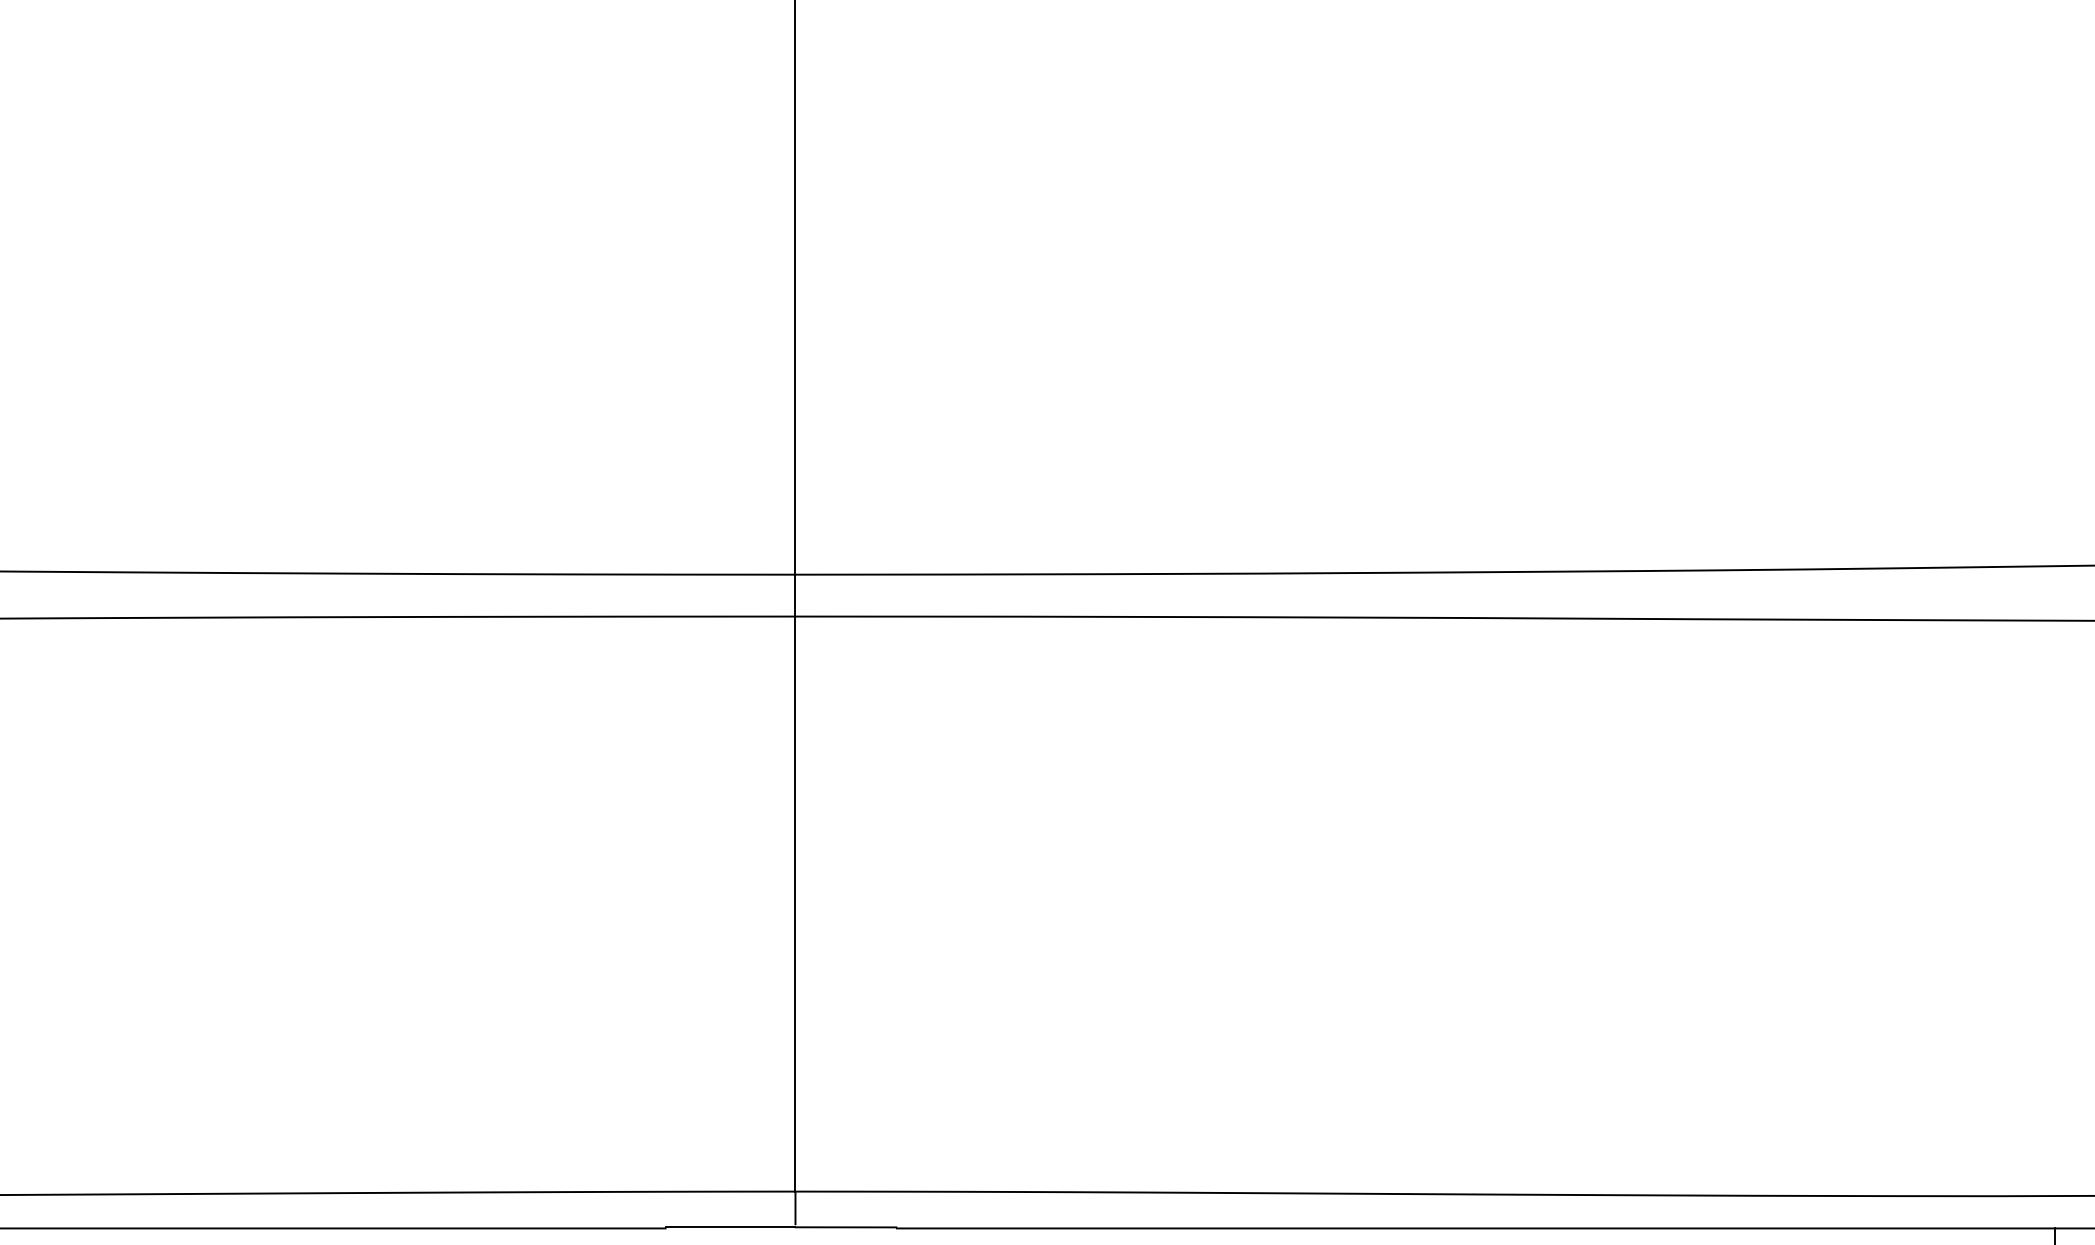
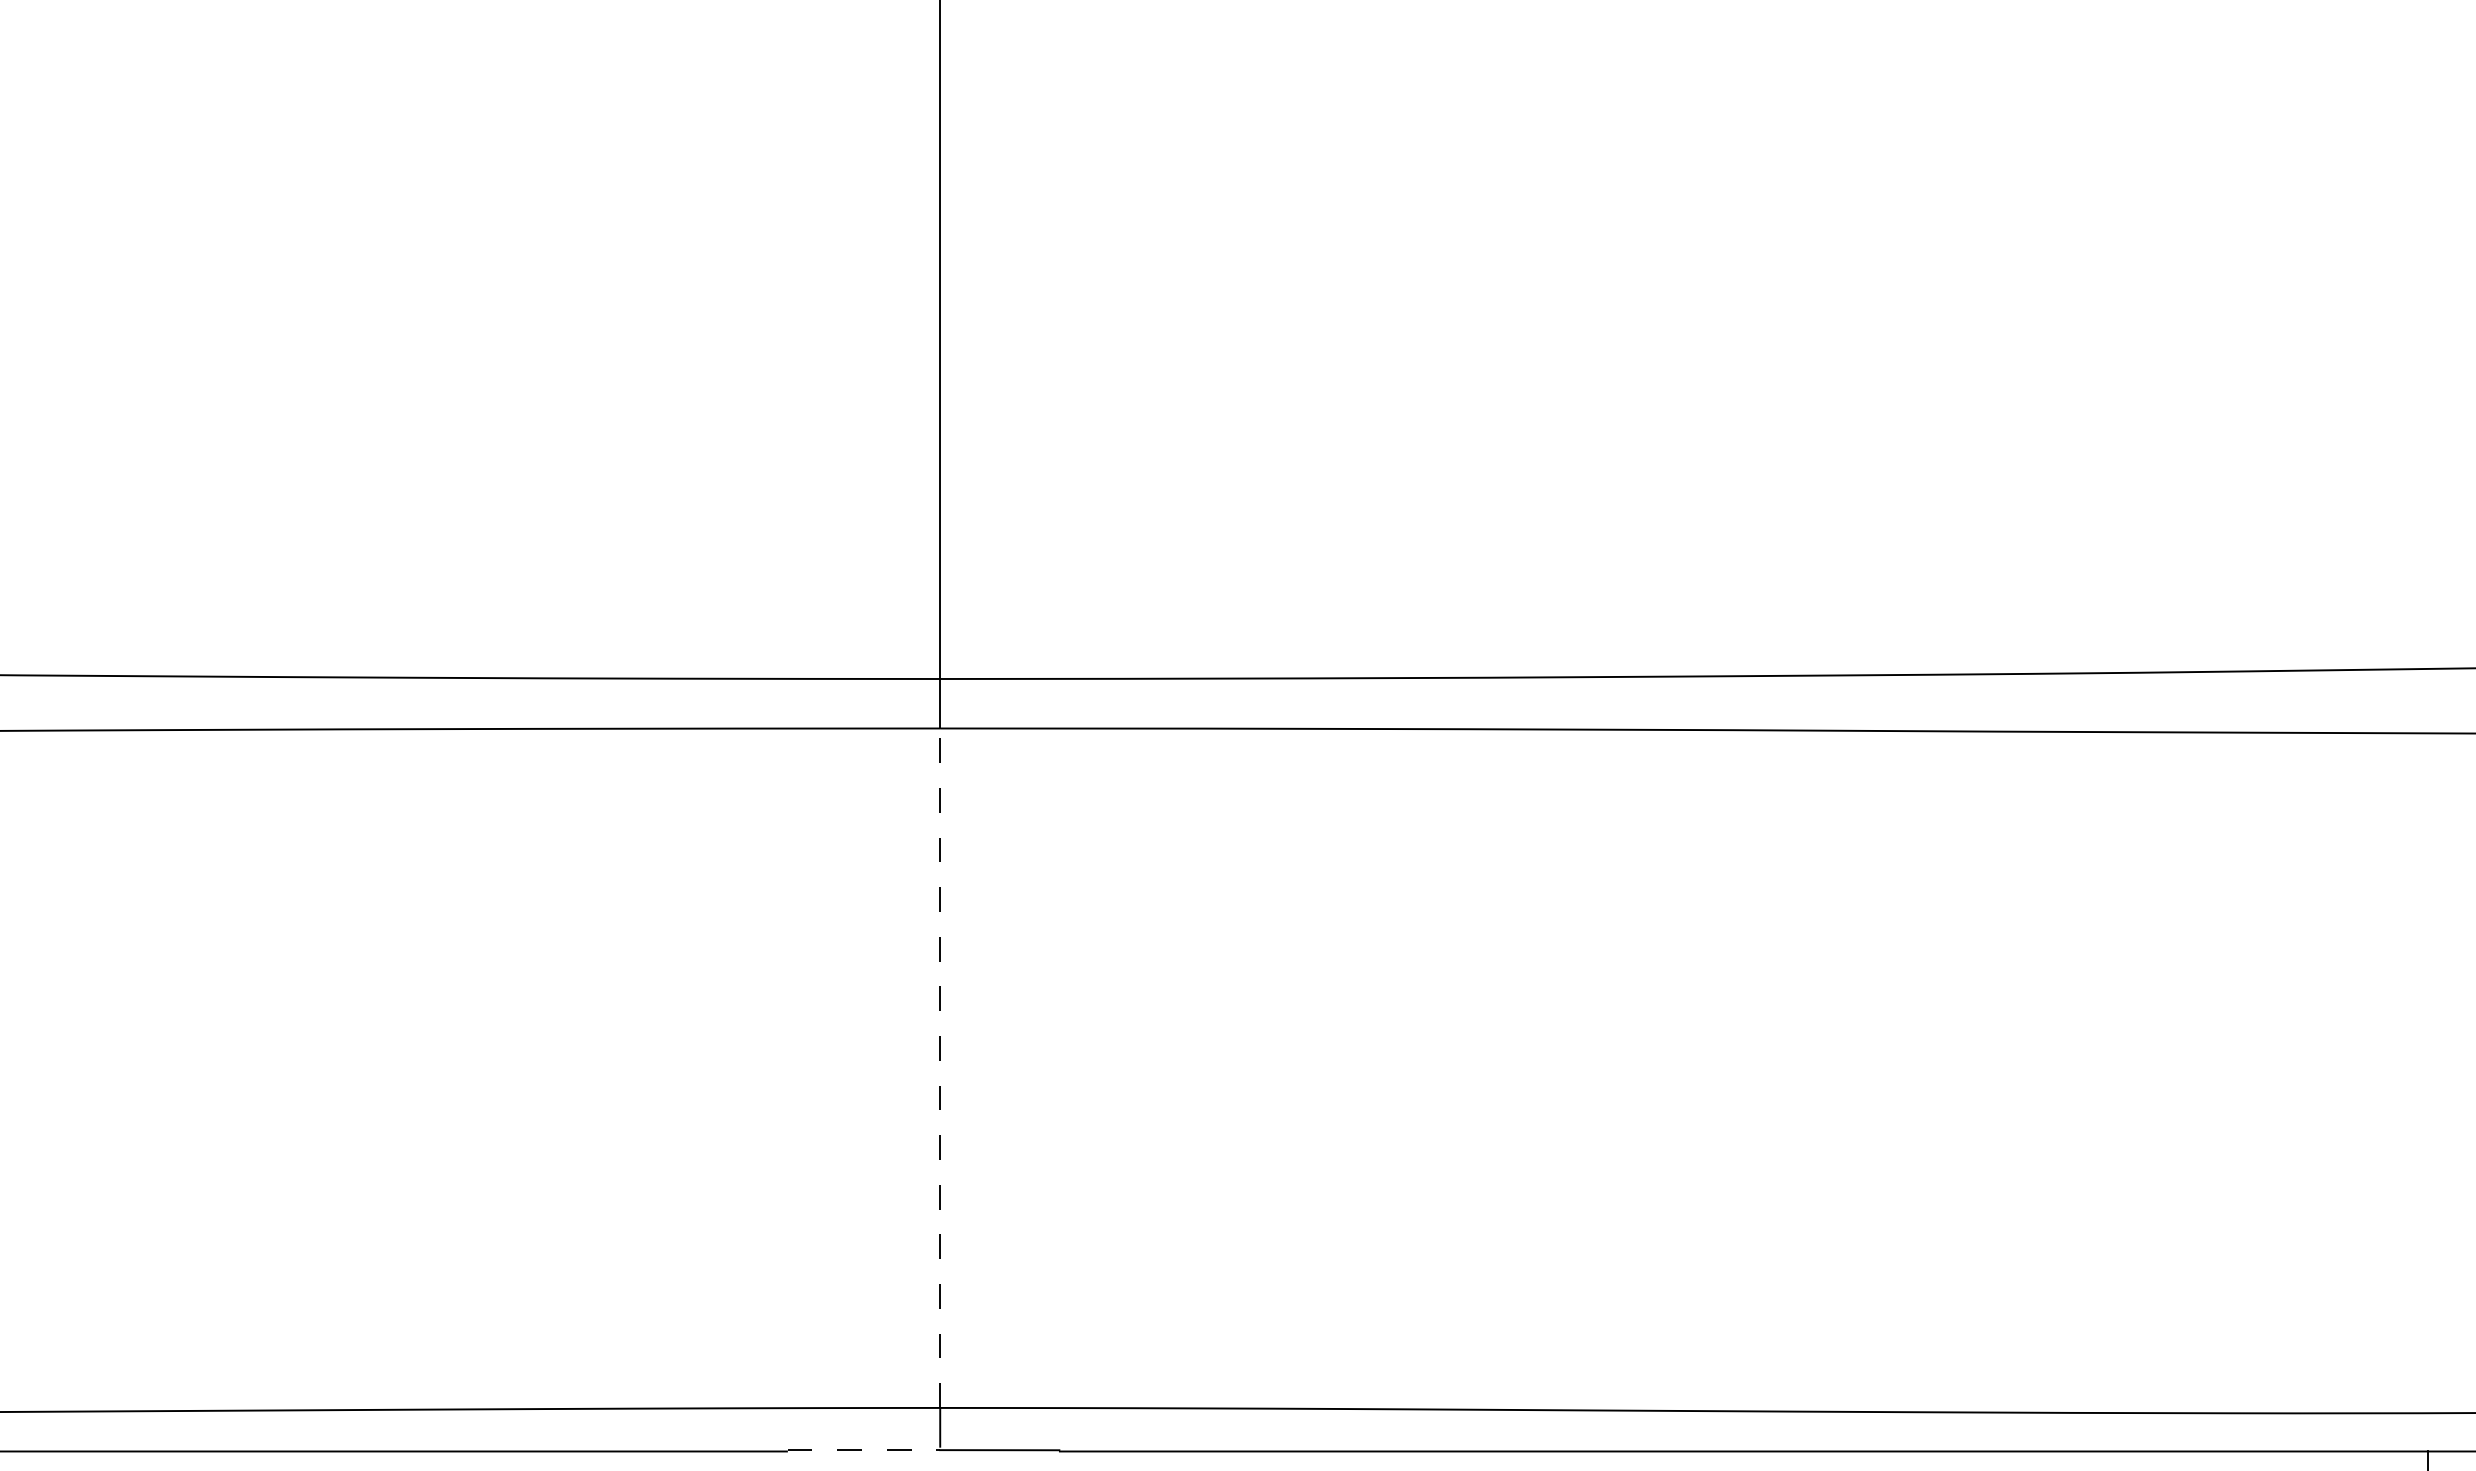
line: (795, 904) -> (940, 1068), solid -> dashed
line: (731, 1227) -> (864, 1450), solid -> dashed

